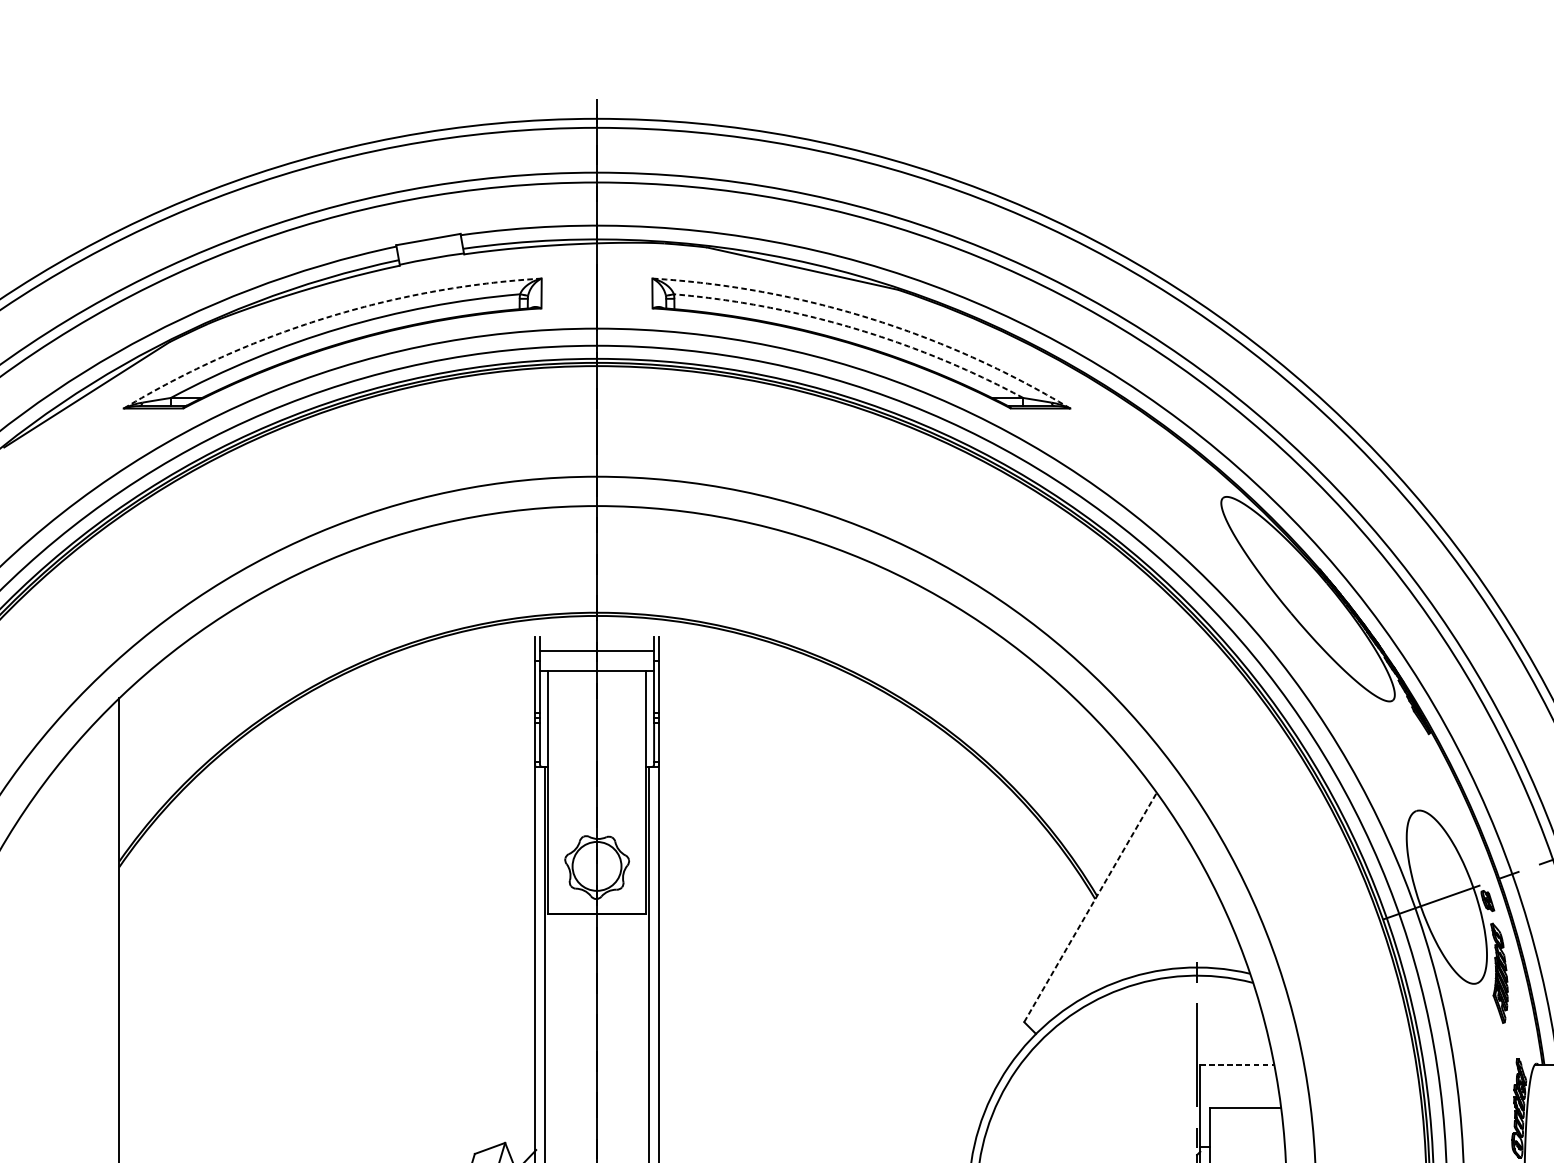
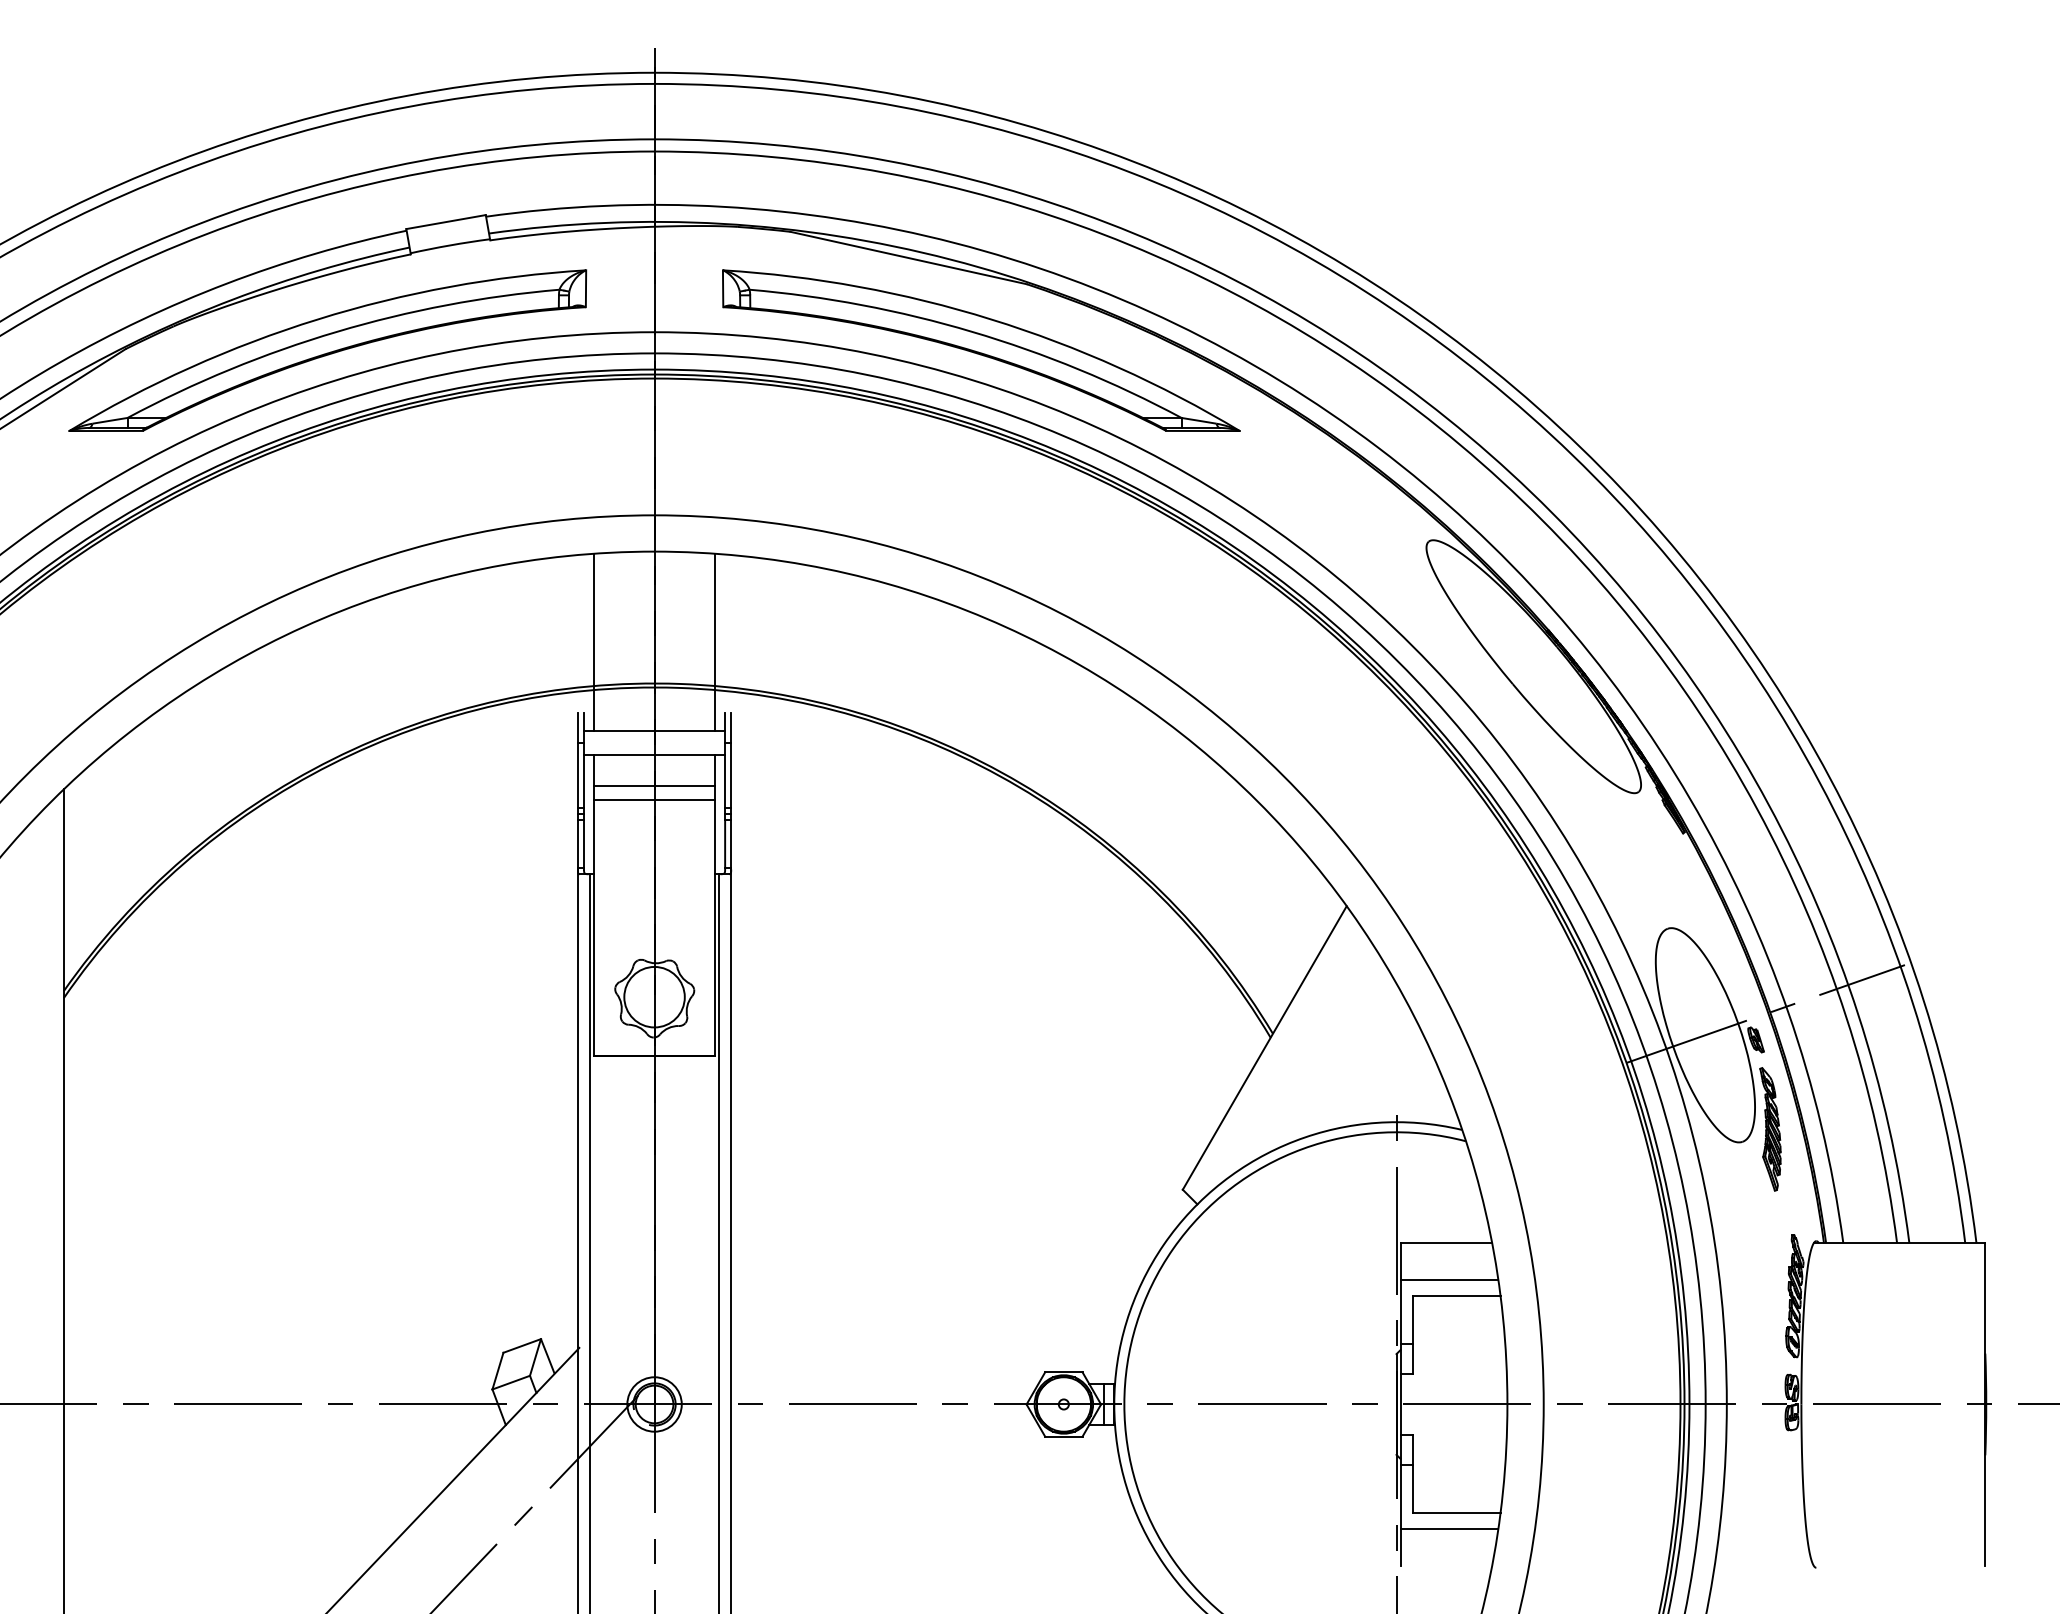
arc: (325, 318) -> (318, 319), dashed -> solid
arc: (869, 318) -> (991, 319), dashed -> solid
arc: (854, 328) -> (972, 331), dashed -> solid
line: (548, 579) -> (594, 642), added
line: (646, 579) -> (715, 642), added
line: (596, 695) -> (654, 785), added
line: (596, 707) -> (654, 800), added
line: (1090, 907) -> (1264, 1047), dashed -> solid
line: (1237, 1065) -> (1446, 1243), dashed -> solid
line: (1239, 1095) -> (1449, 1280), added

